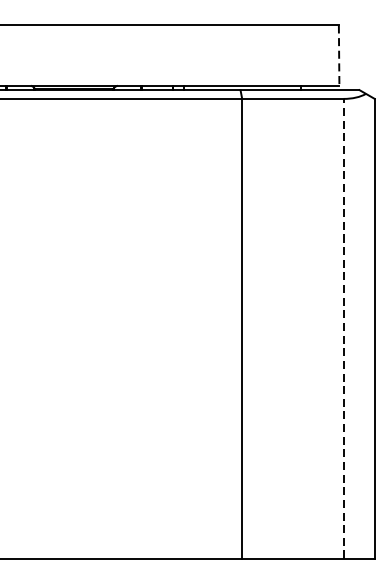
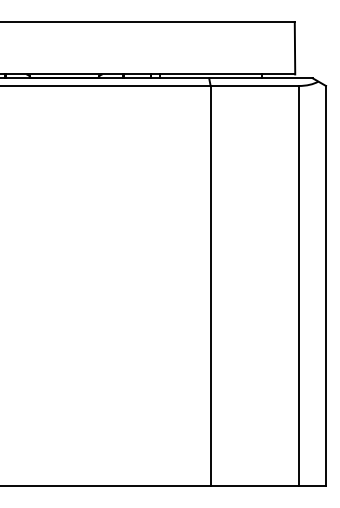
line: (339, 55) -> (295, 48), dashed -> solid
line: (343, 328) -> (298, 285), dashed -> solid

